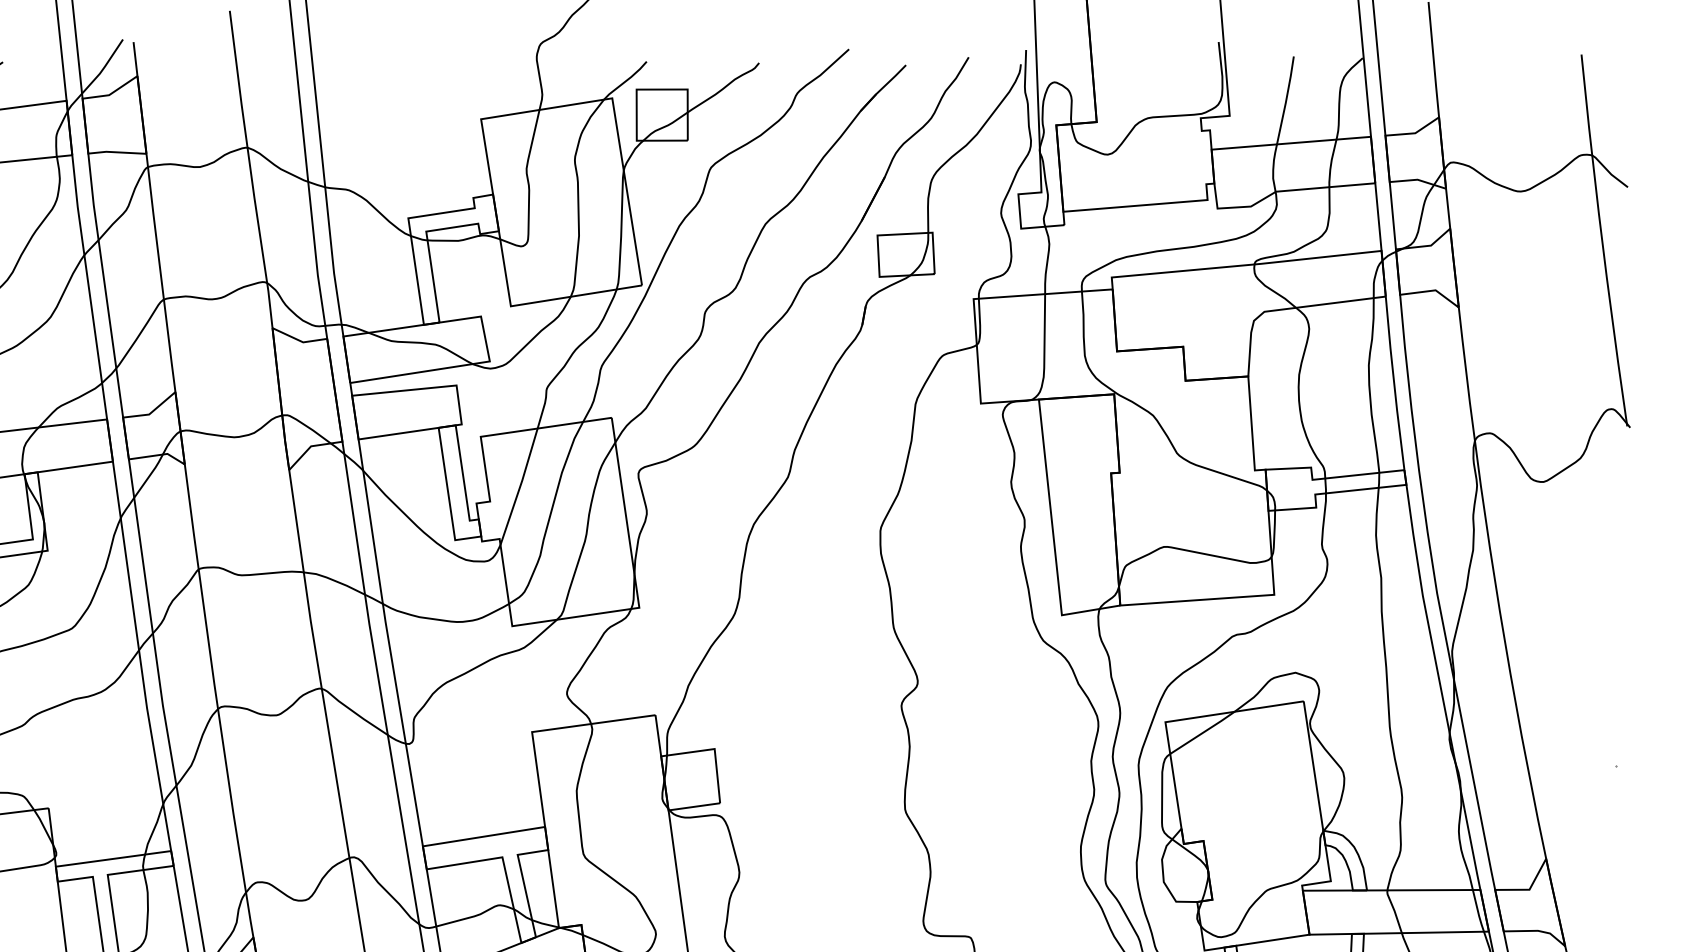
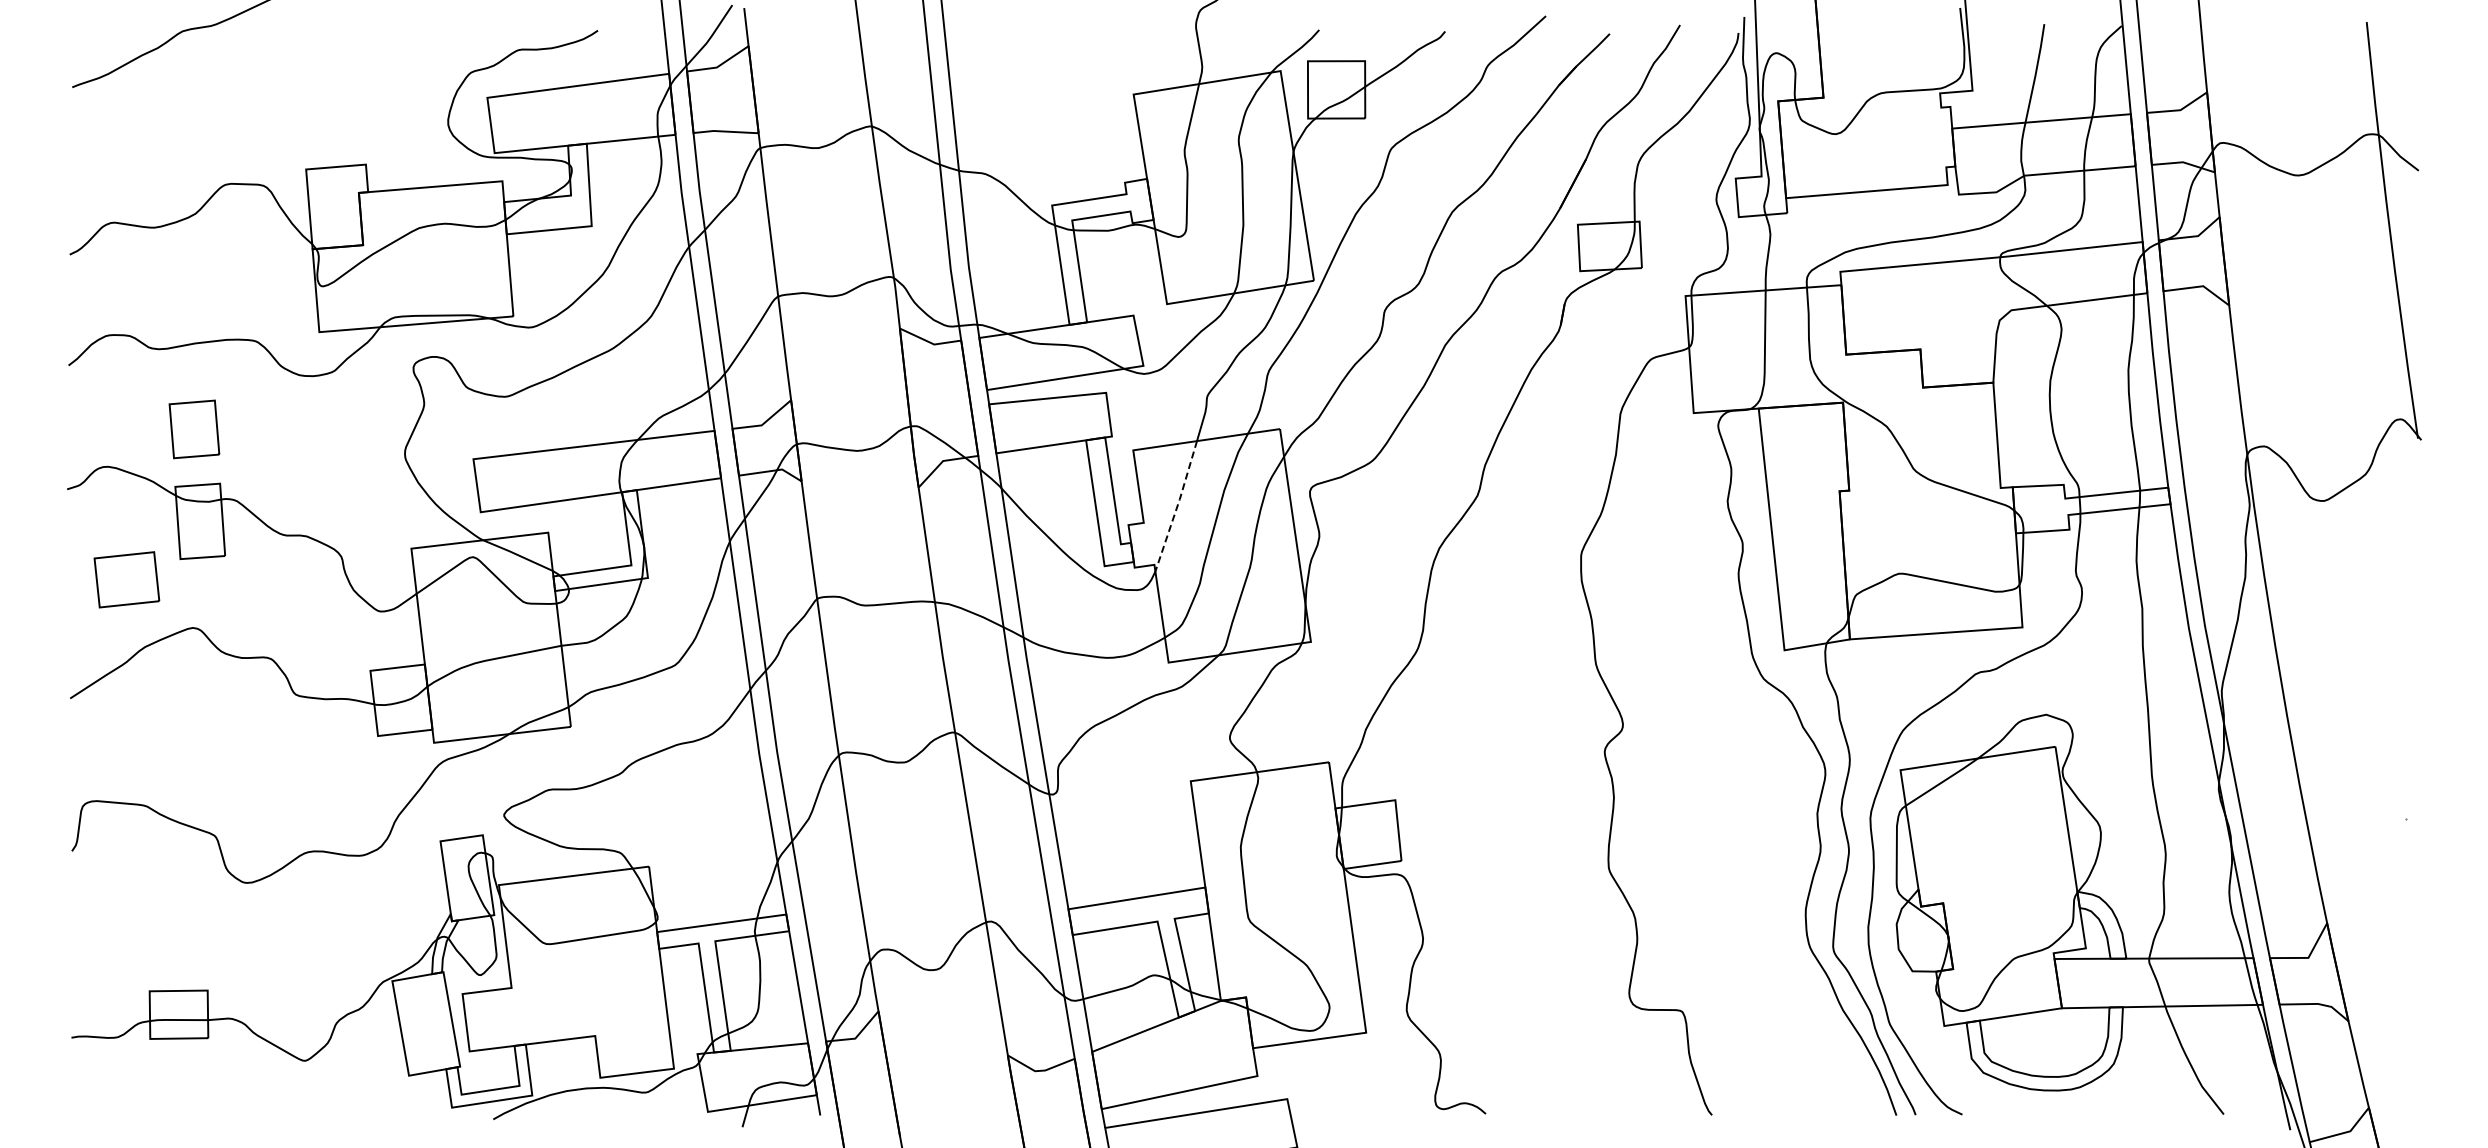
line: (520, 486) -> (1177, 506), solid -> dashed

